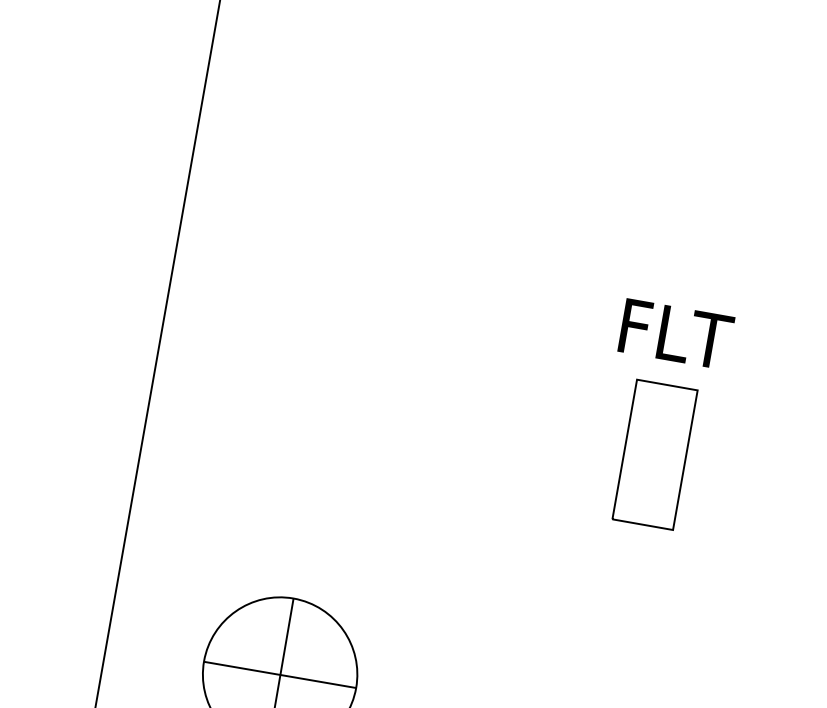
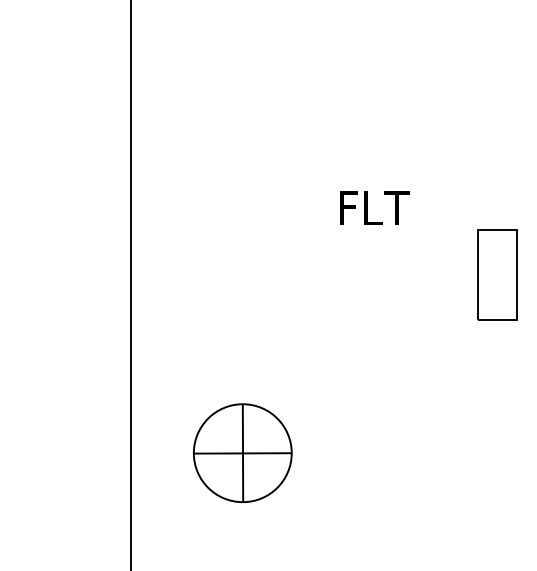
text: (676, 333) -> (374, 207), moved
part: (654, 454) -> (497, 274), moved

